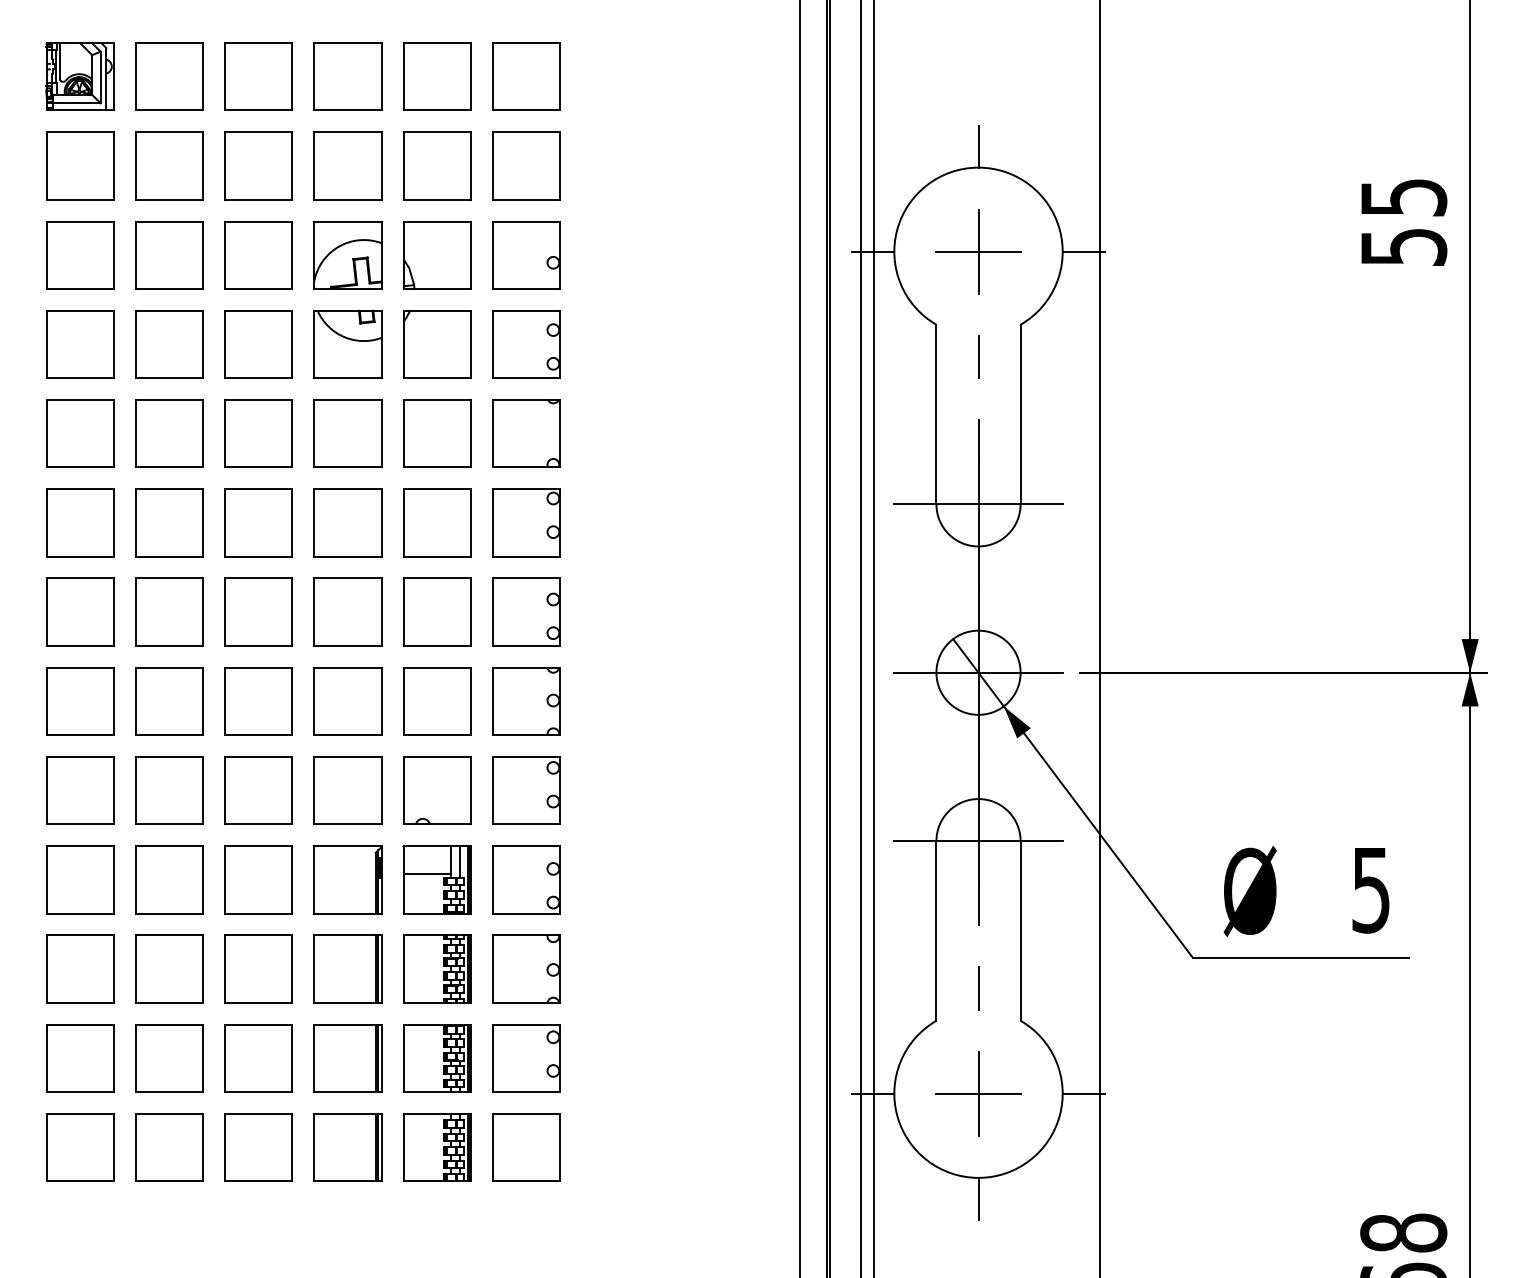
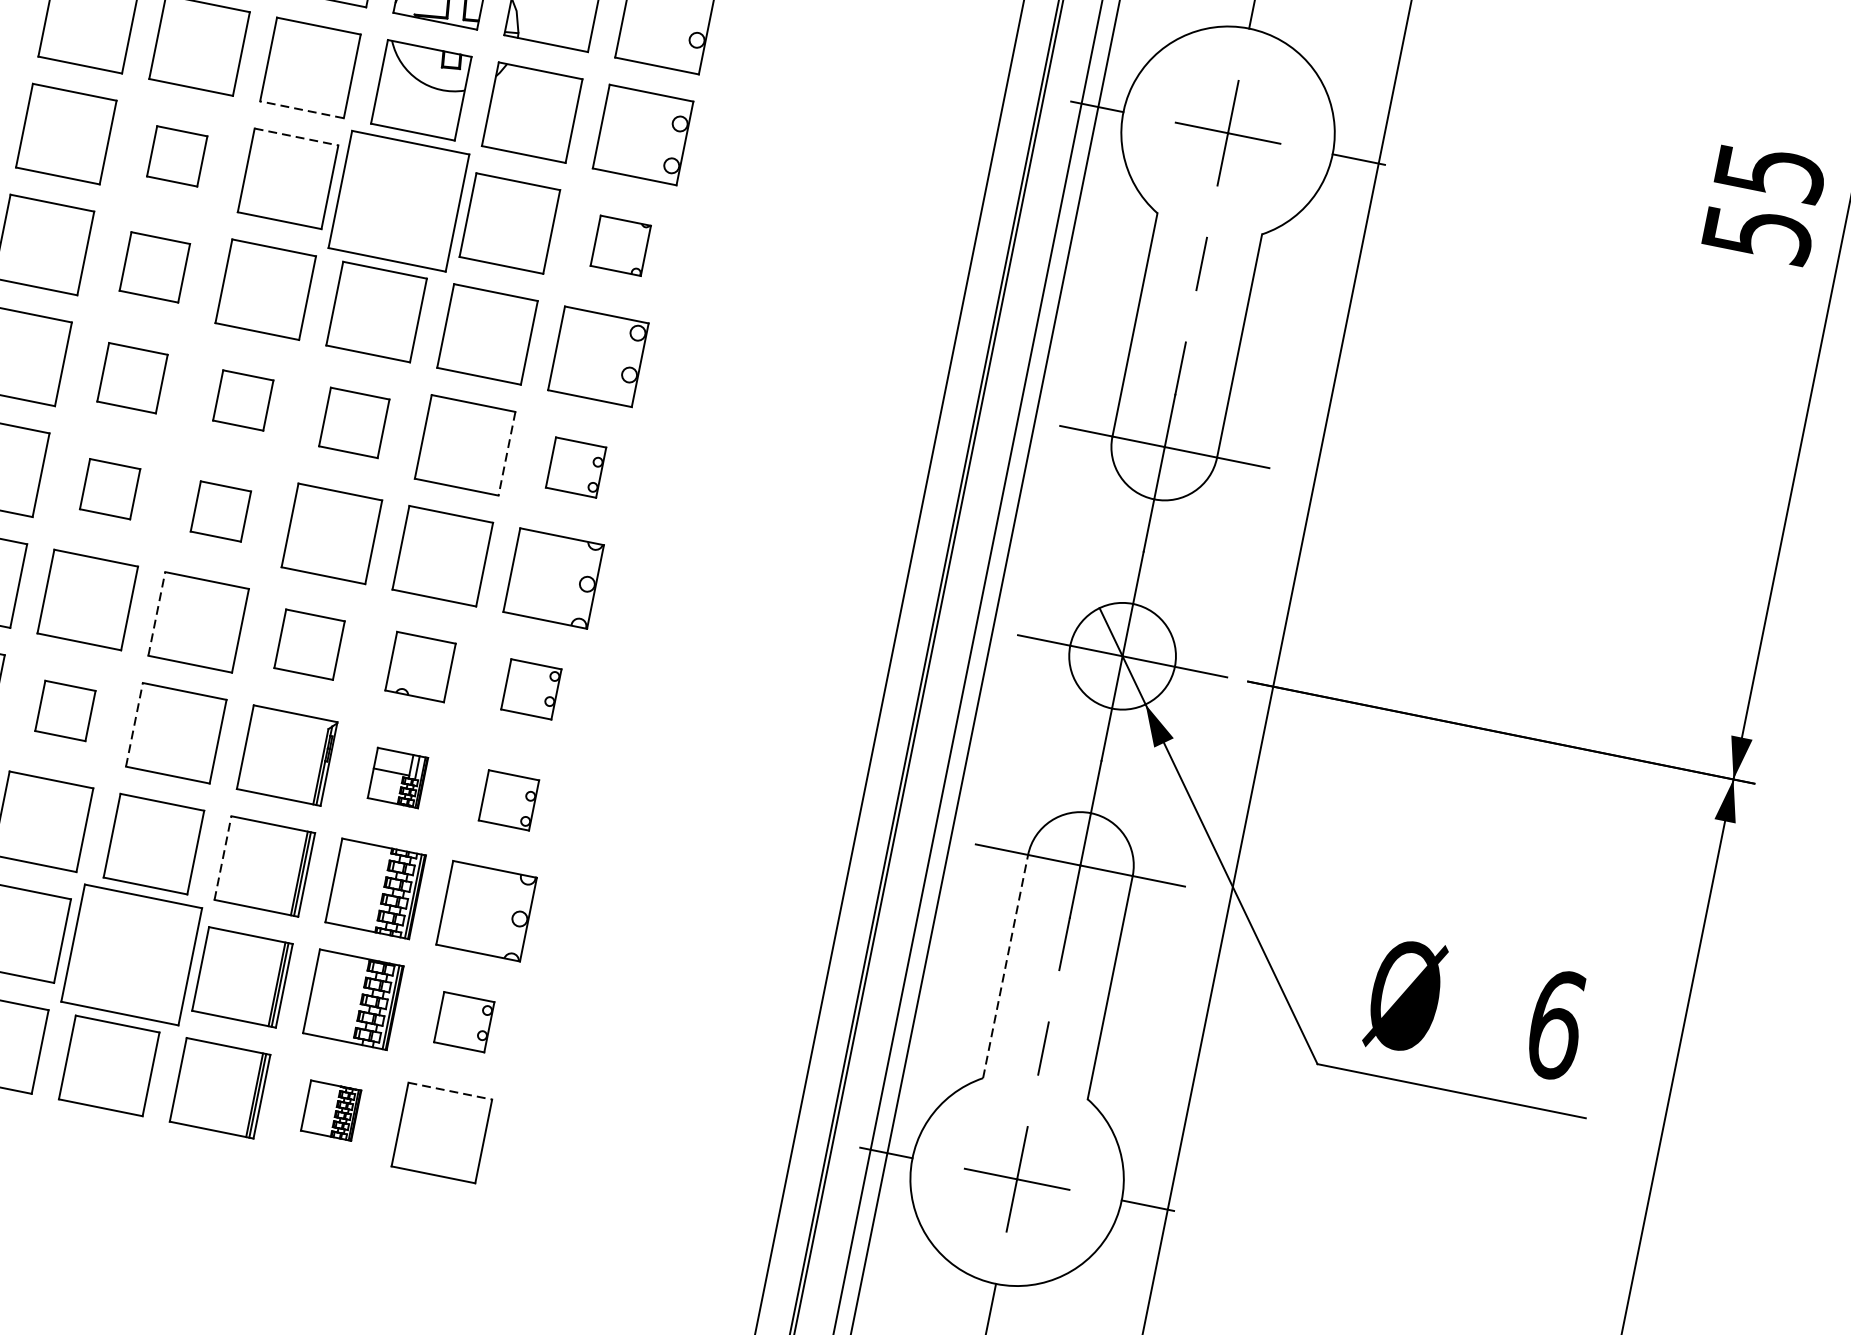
line: (258, 378) -> (301, 110), solid -> dashed
line: (258, 400) -> (296, 137), solid -> dashed
part: (169, 433) -> (177, 156), size x0.6
part: (347, 433) -> (398, 200), size x1.4
part: (526, 433) -> (620, 245), size x0.6
part: (169, 522) -> (154, 266), size x0.7
part: (169, 611) -> (132, 377), size x0.7
part: (258, 611) -> (243, 399), size x0.6
part: (347, 611) -> (353, 422), size x0.7
part: (526, 611) -> (576, 466), size x0.6
line: (470, 612) -> (506, 454), solid -> dashed
part: (169, 701) -> (110, 489), size x0.6
part: (258, 701) -> (220, 511), size x0.6
line: (225, 790) -> (157, 613), solid -> dashed
part: (347, 790) -> (309, 644), size x0.7
part: (437, 790) -> (420, 667), size x0.7
part: (526, 790) -> (531, 689), size x0.6
part: (169, 879) -> (65, 710), size x0.6
line: (225, 879) -> (135, 724), solid -> dashed
part: (436, 879) -> (397, 777), size x0.6
part: (526, 879) -> (509, 799), size x0.6
text: (1371, 889) -> (1556, 1024), 5 -> 6
line: (936, 930) -> (1005, 966), solid -> dashed
line: (314, 969) -> (223, 858), solid -> dashed
part: (258, 1058) -> (131, 955), size x1.4
part: (526, 1058) -> (464, 1022), size x0.6
line: (526, 1113) -> (450, 1090), solid -> dashed
part: (437, 1147) -> (331, 1110), size x0.6

